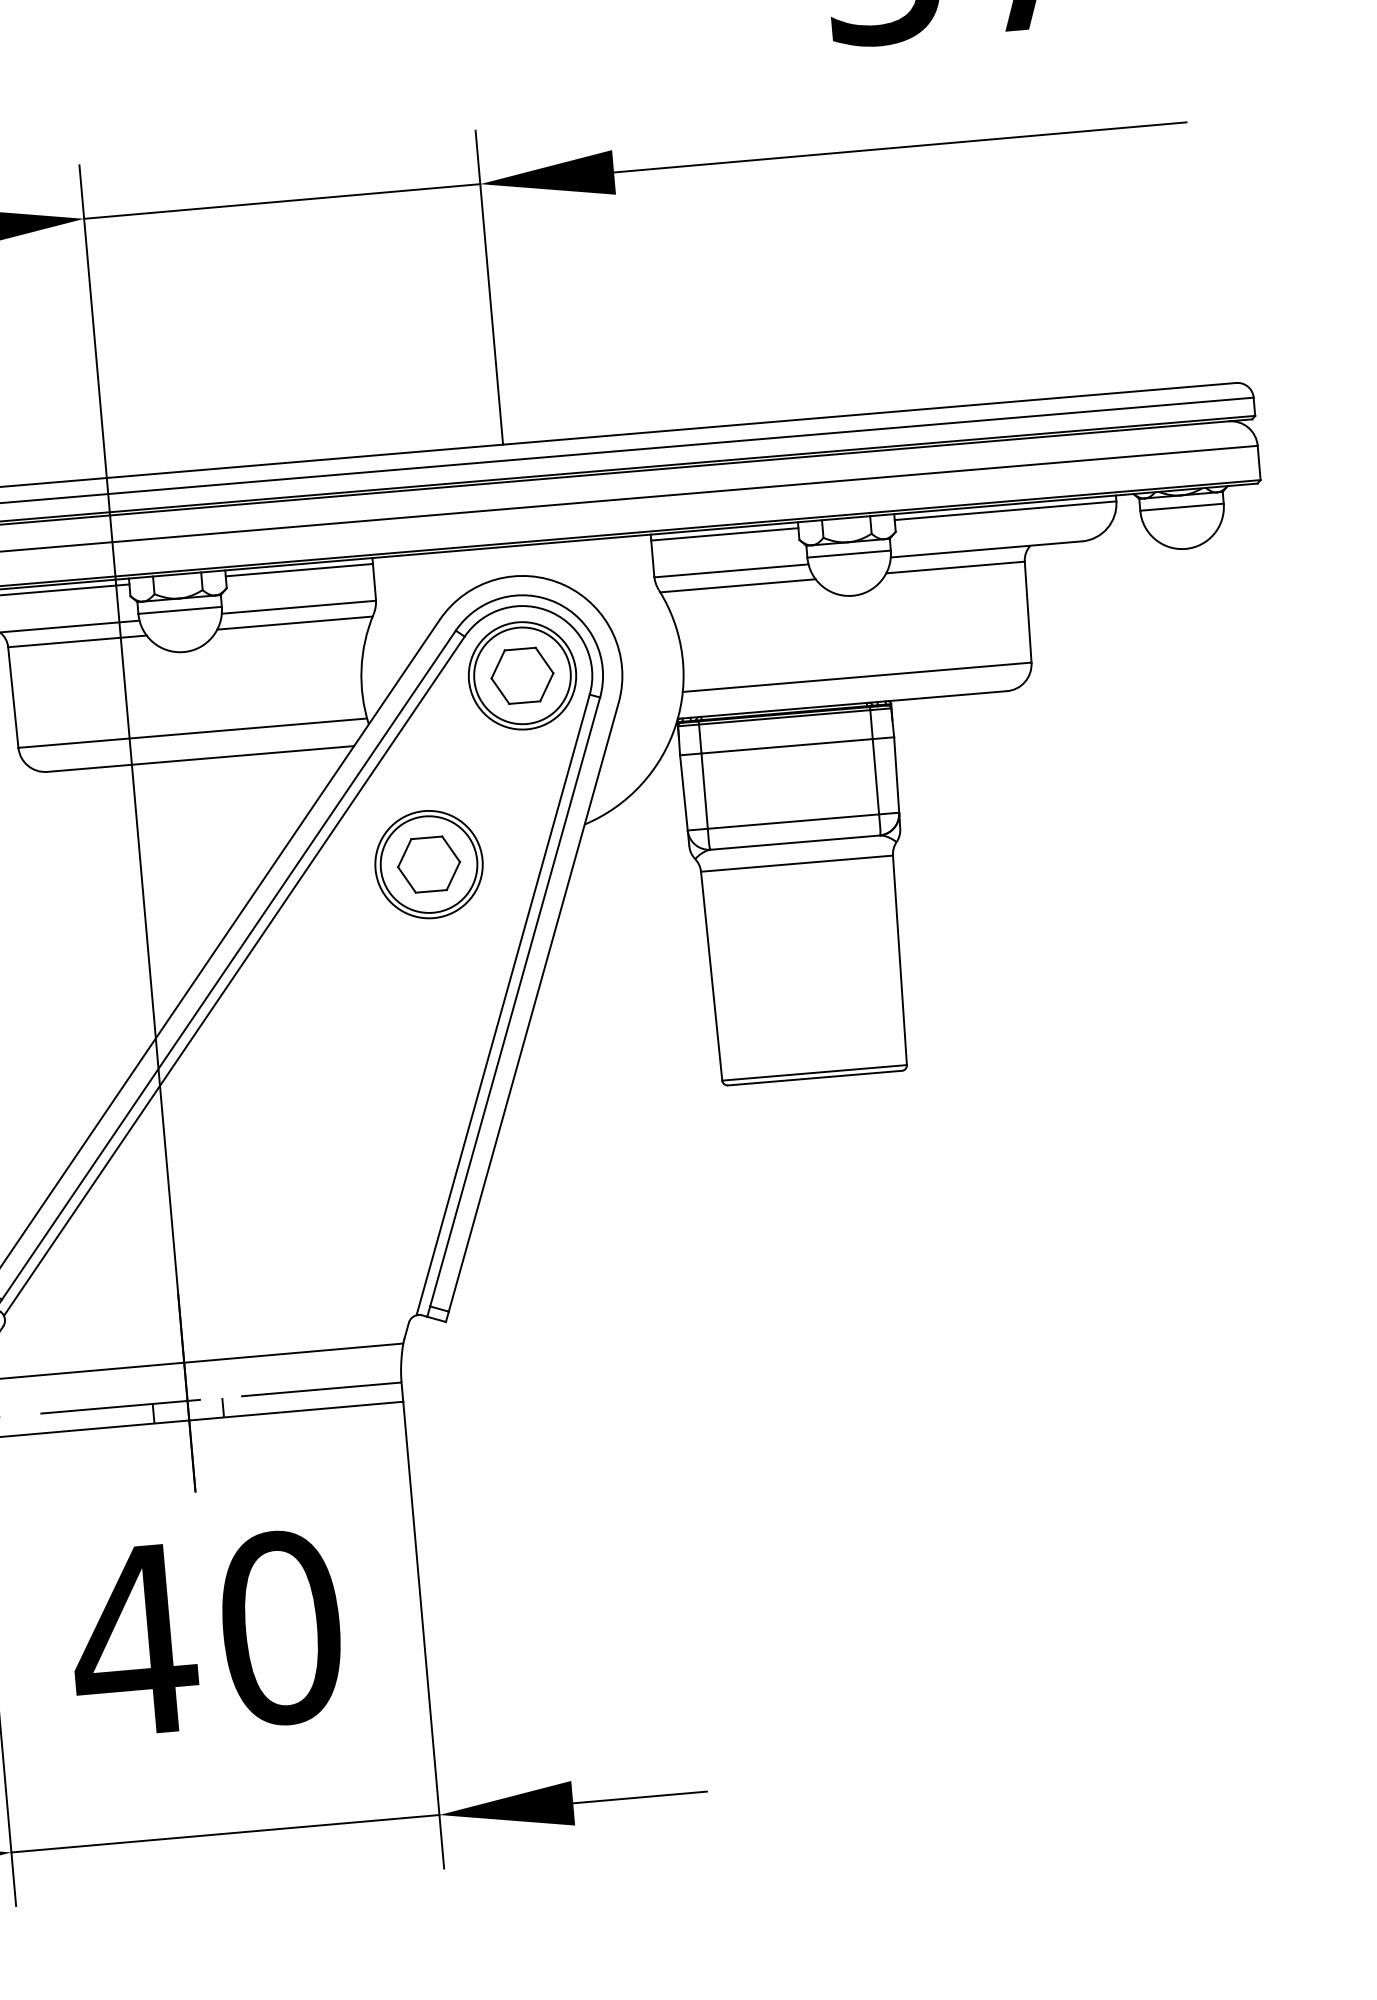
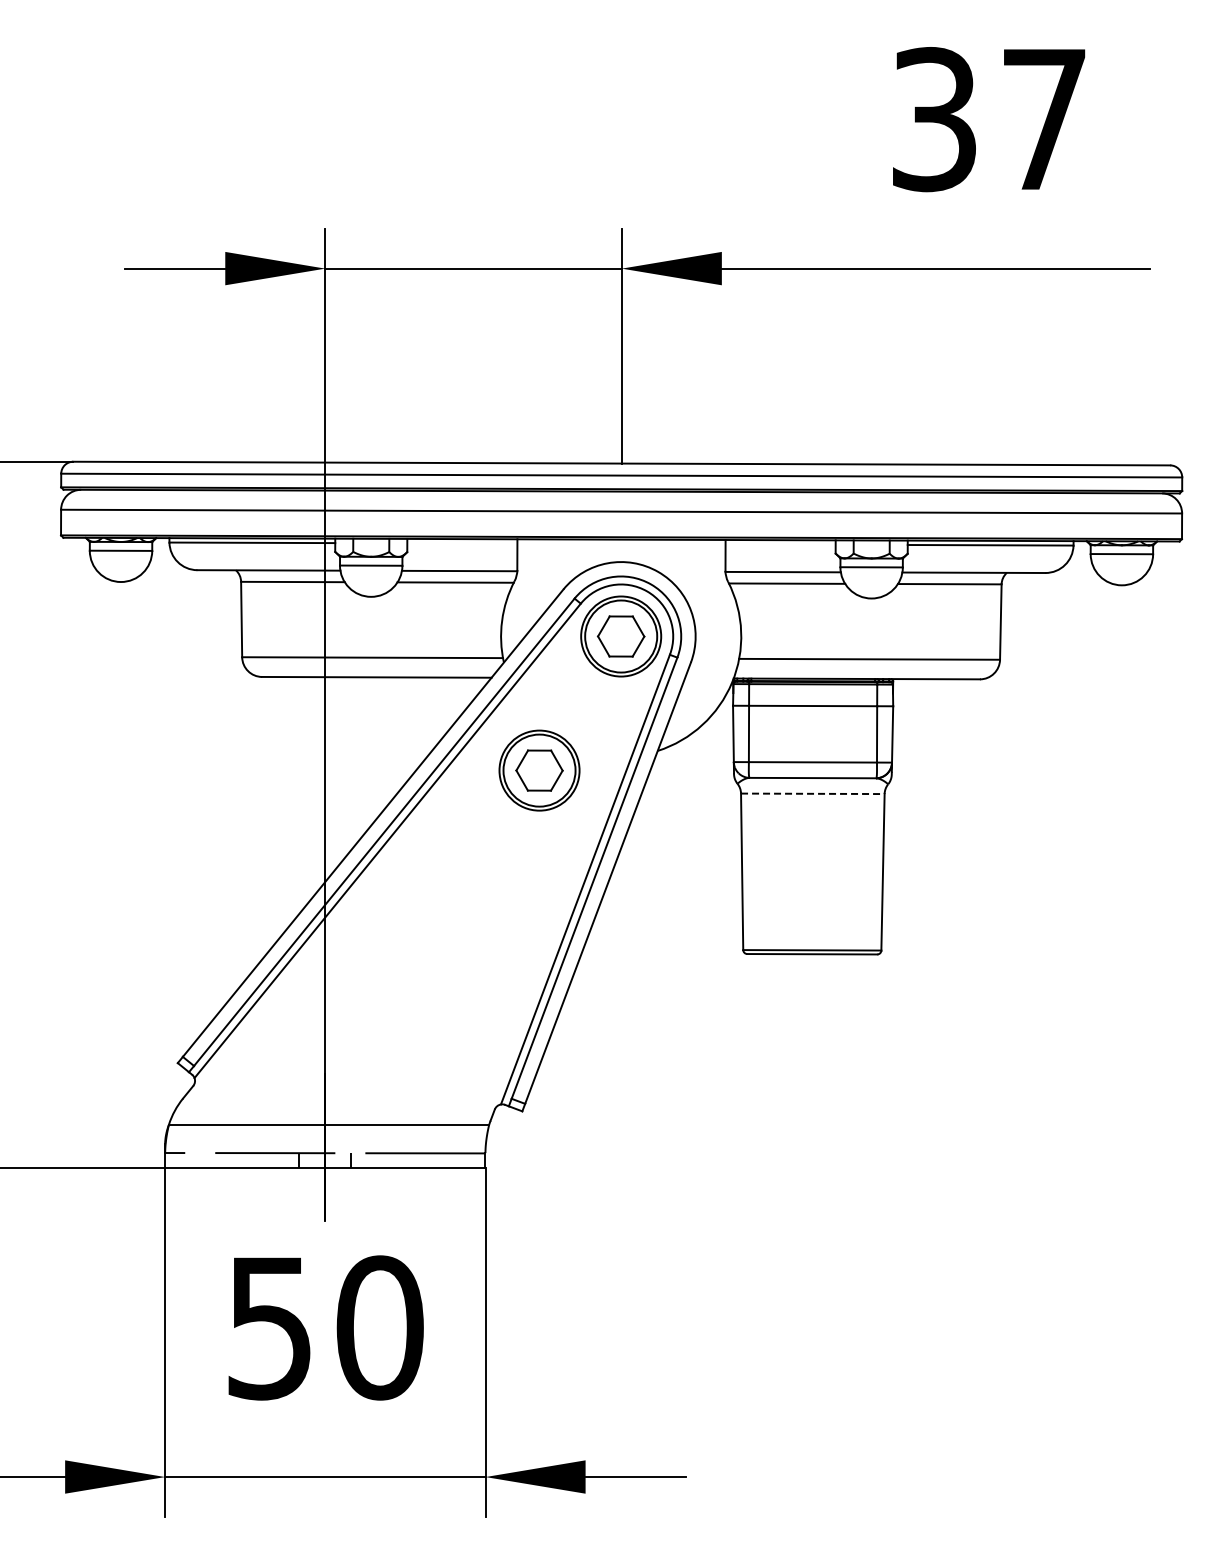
line: (724, 534) -> (780, 544), removed
line: (299, 570) -> (462, 543), removed
line: (796, 863) -> (812, 793), solid -> dashed
text: (133, 1641) -> (269, 1328), 40 -> 50

